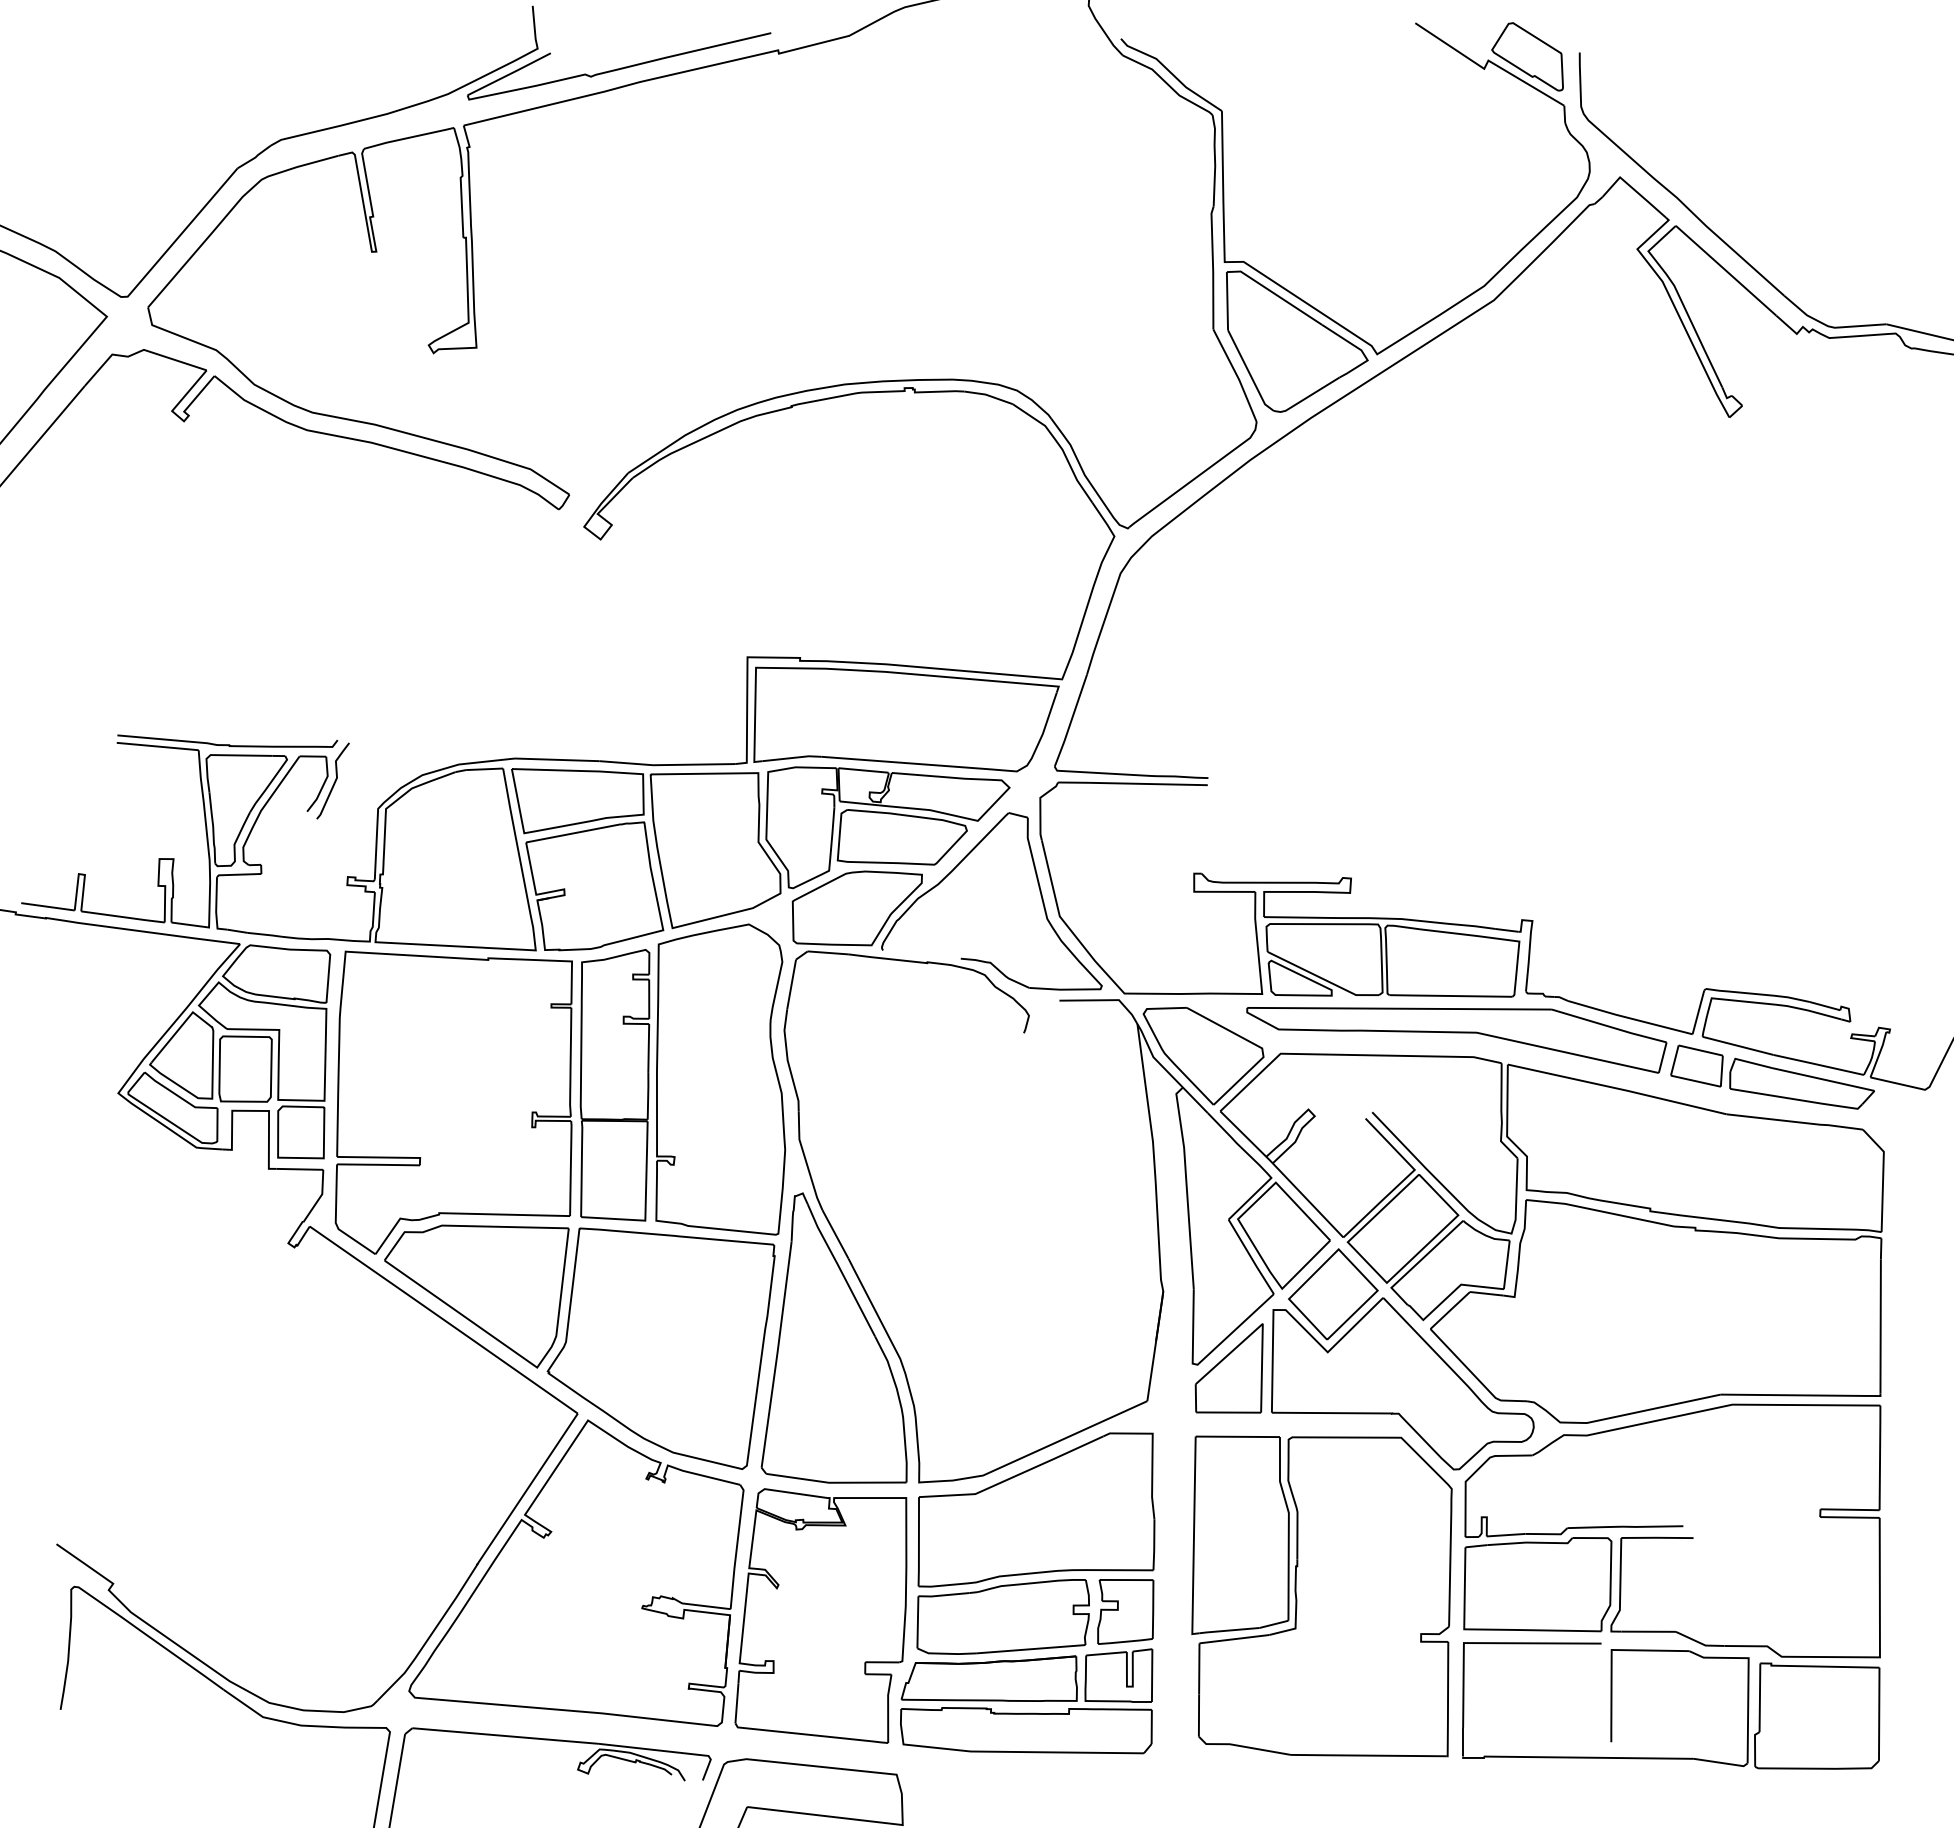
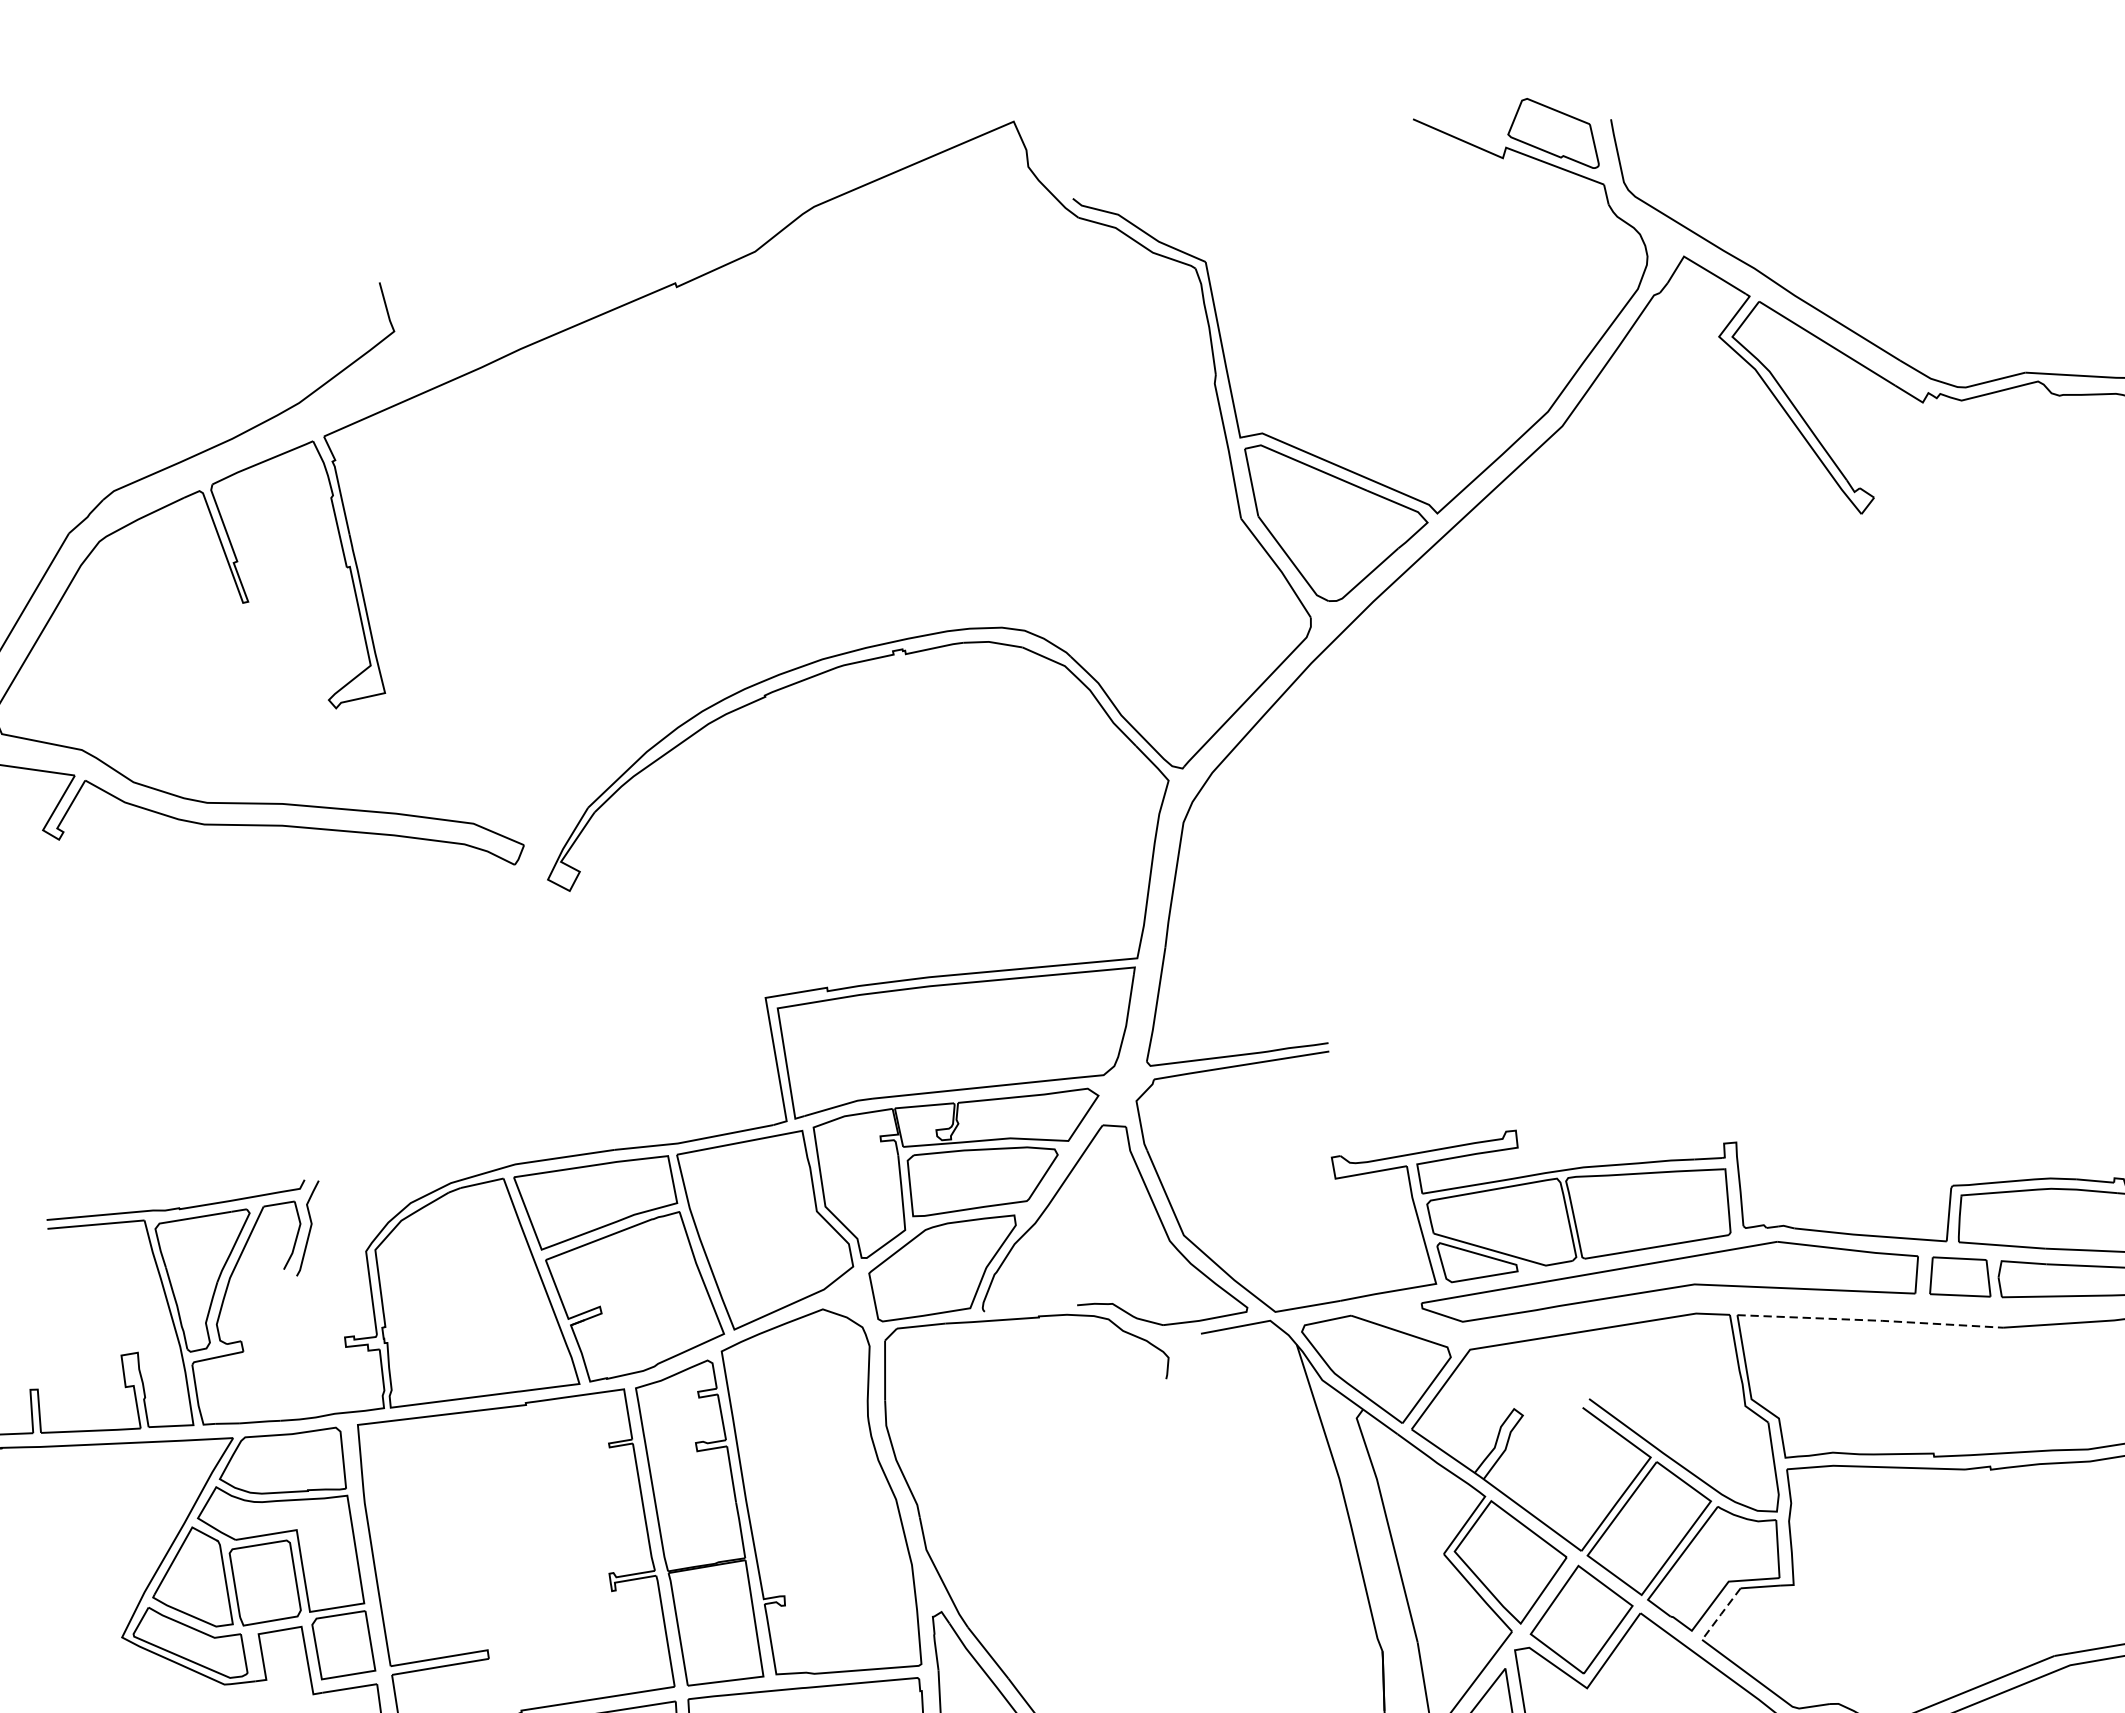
part: (619, 66) -> (493, 335), removed
line: (1617, 1088) -> (1870, 1320), solid -> dashed
line: (1450, 1310) -> (1721, 1614), solid -> dashed

